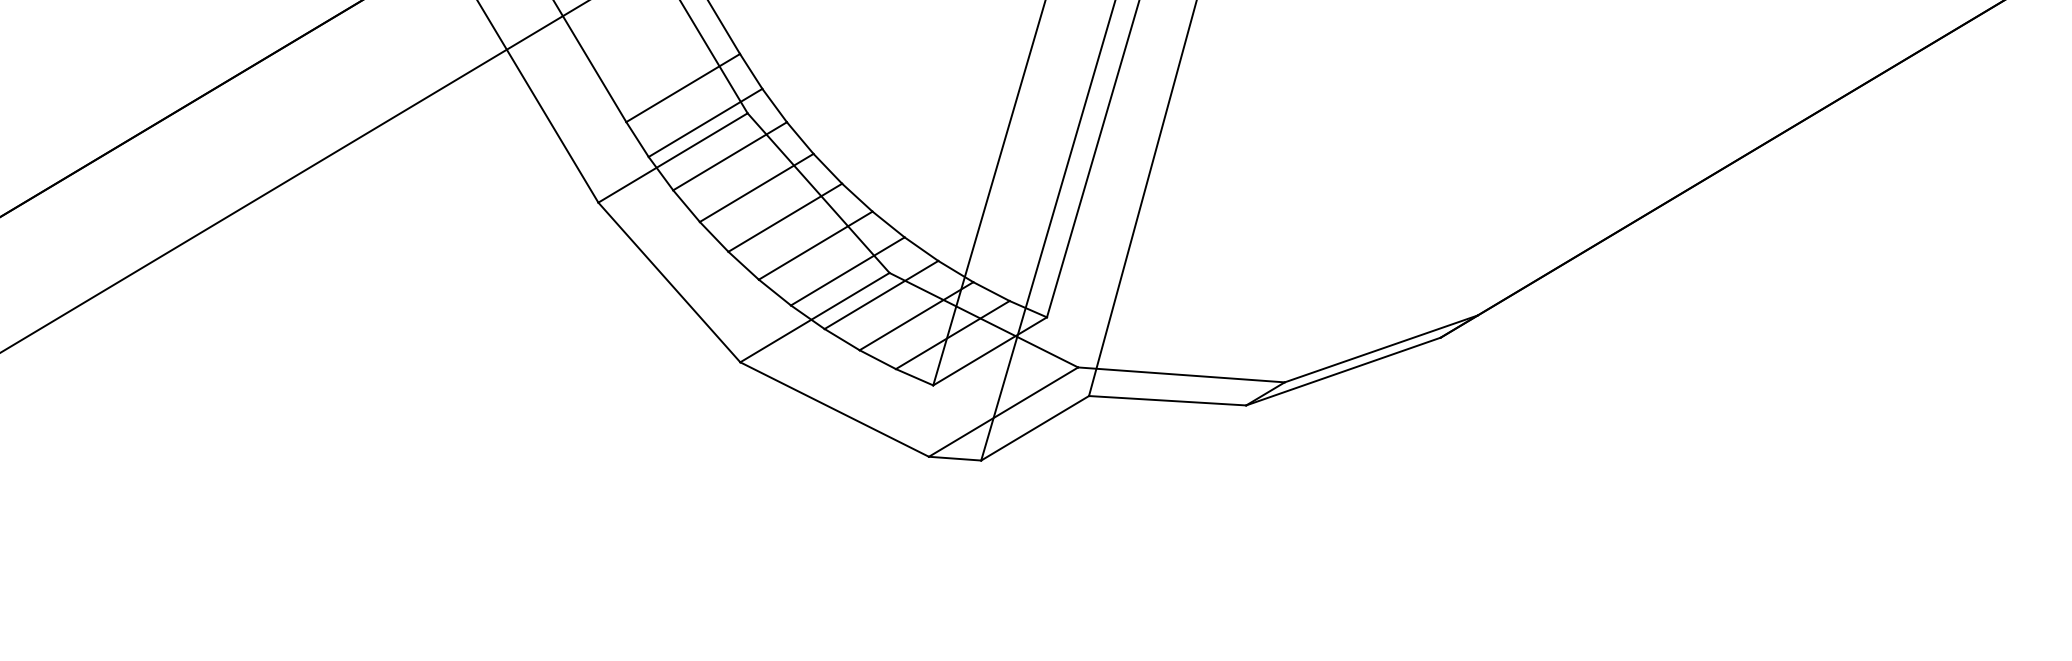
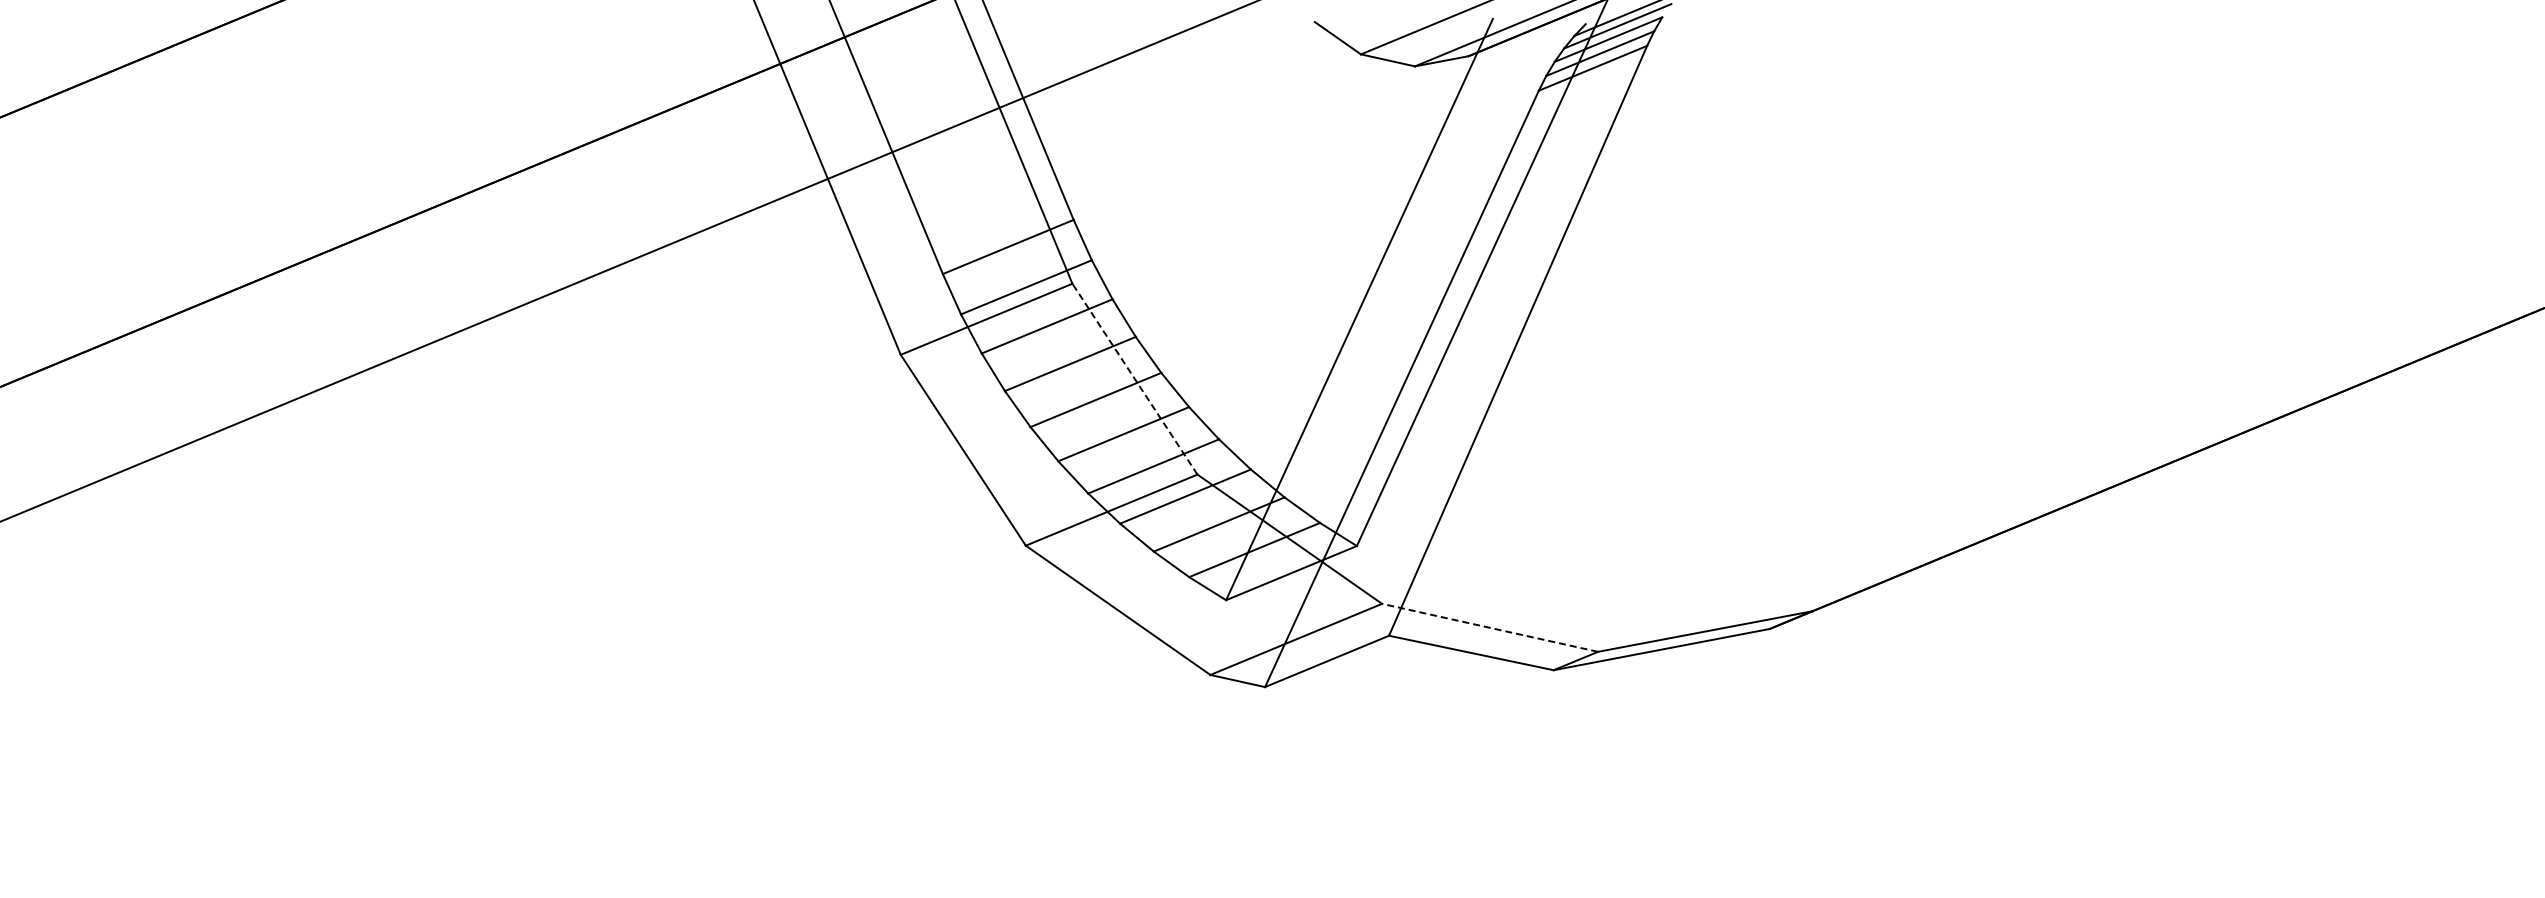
line: (818, 192) -> (1134, 378), solid -> dashed
line: (1181, 374) -> (1490, 627), solid -> dashed

